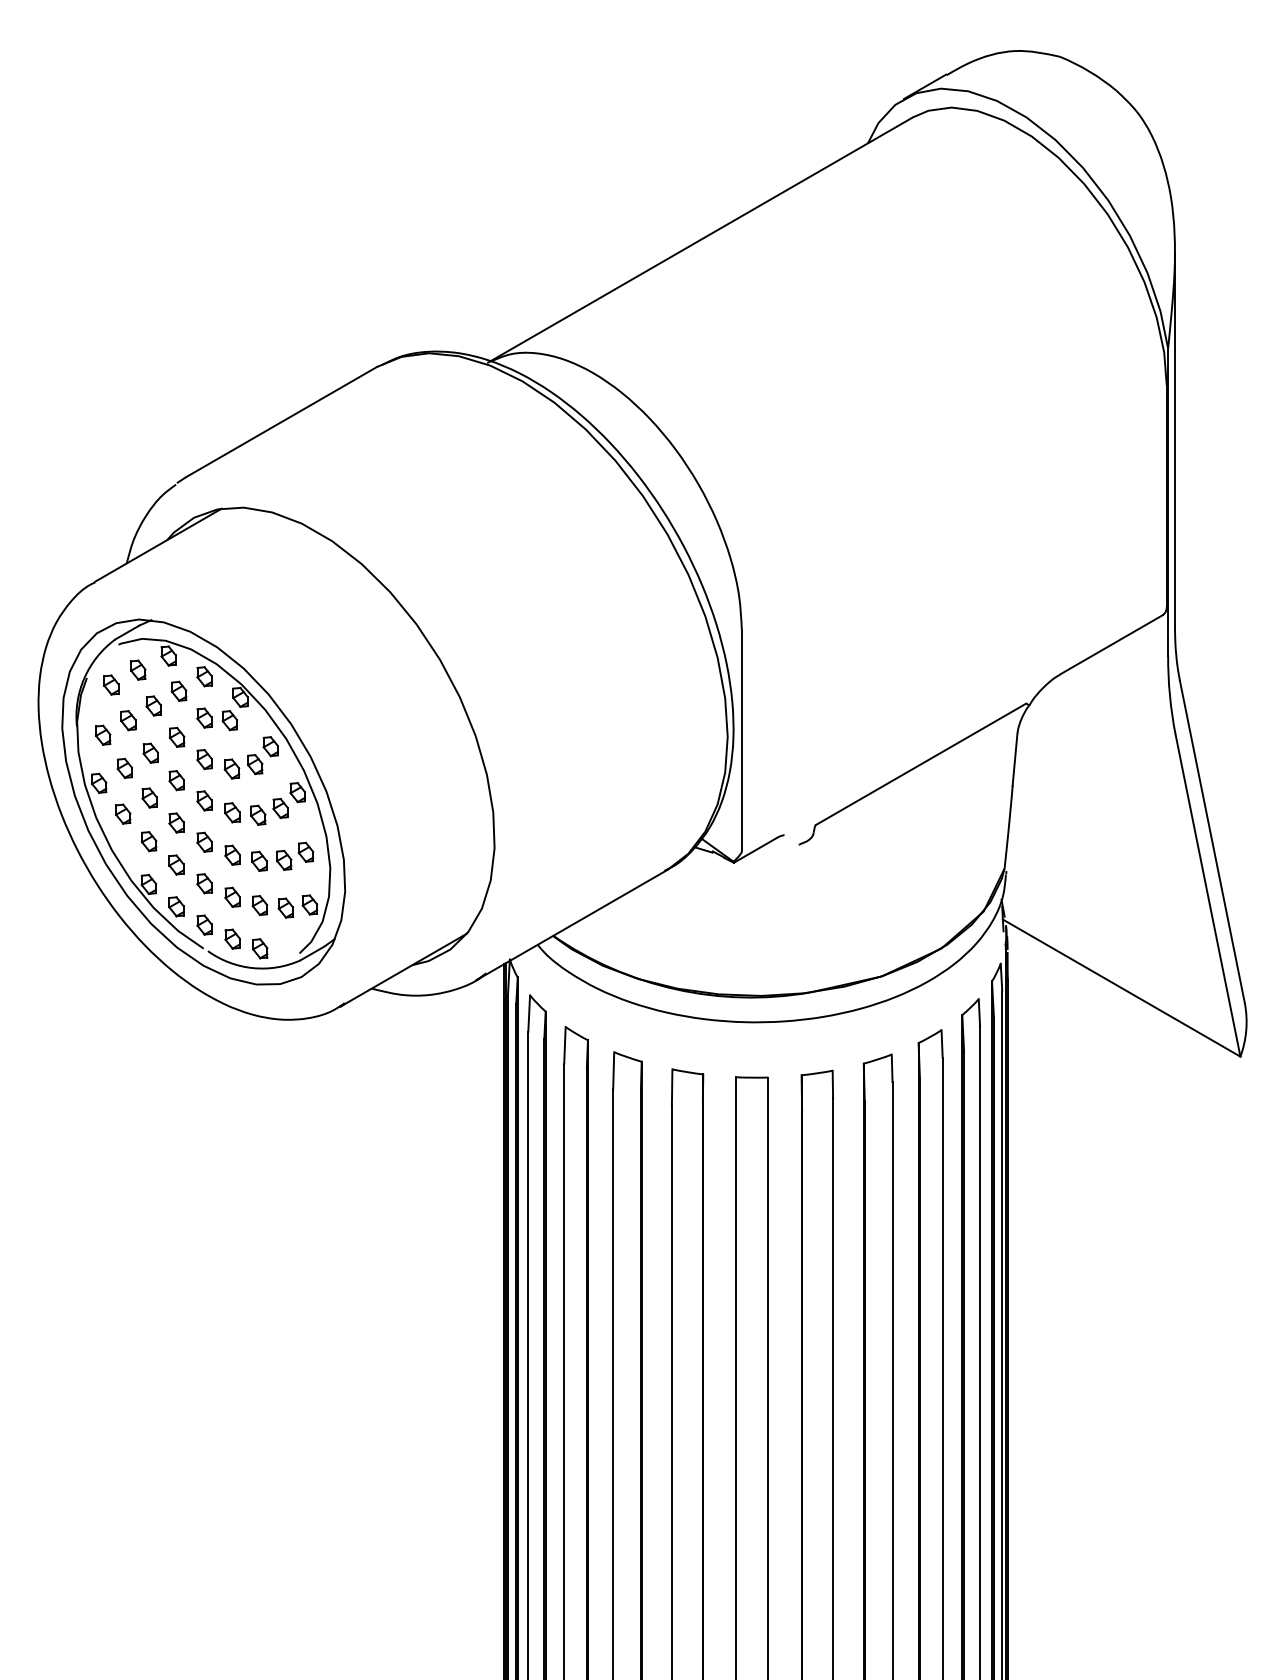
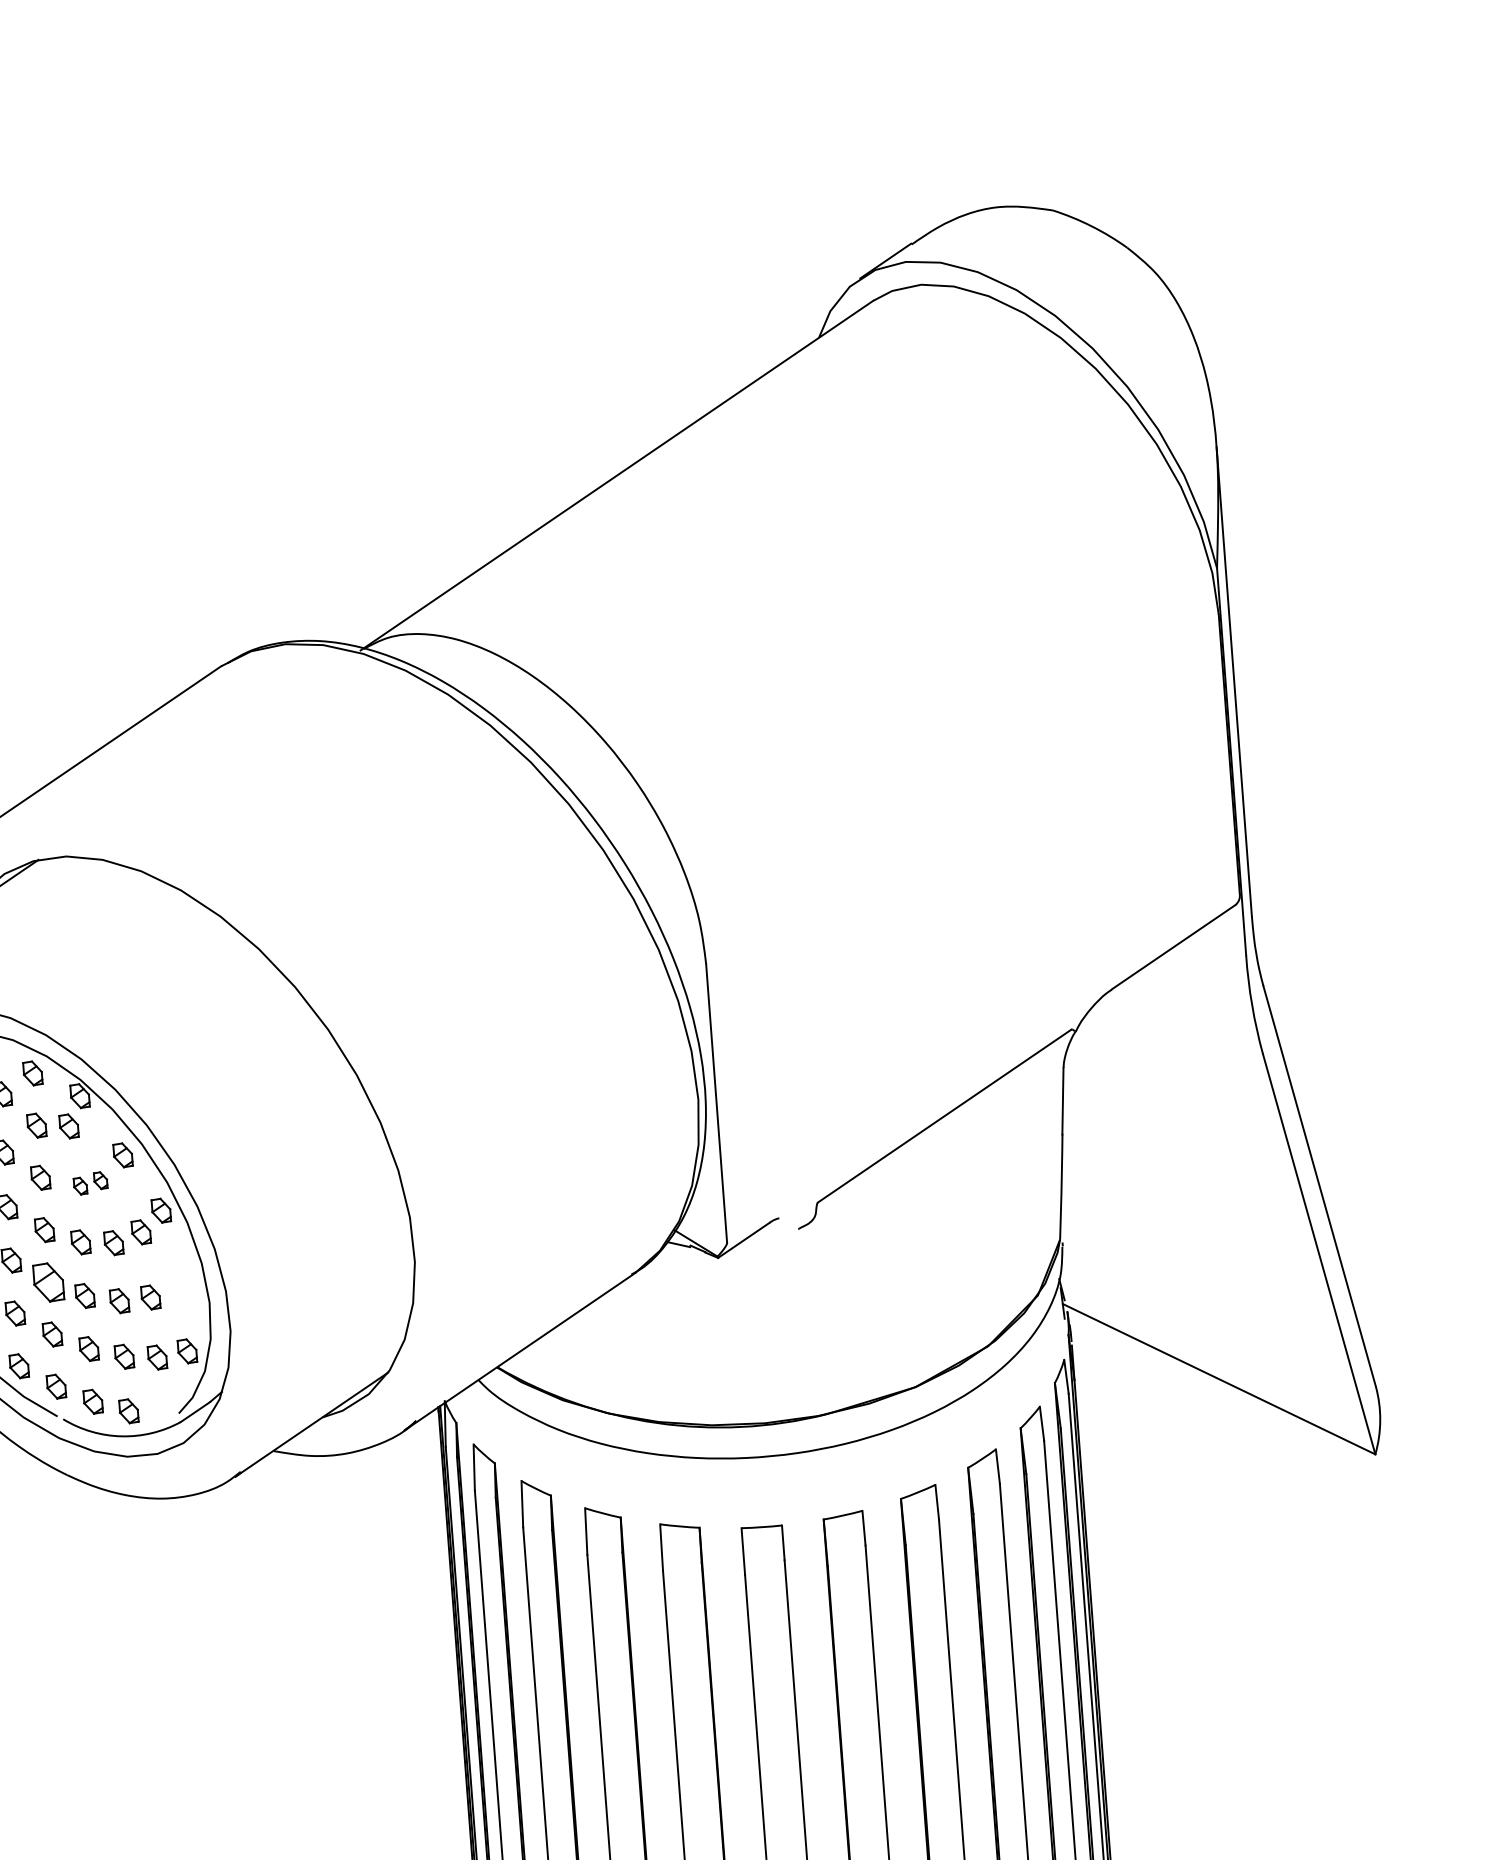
part: (243, 766) -> (90, 1182), size x0.7
part: (204, 841) -> (48, 1281), size x1.6
part: (305, 851) -> (176, 1284), removed

